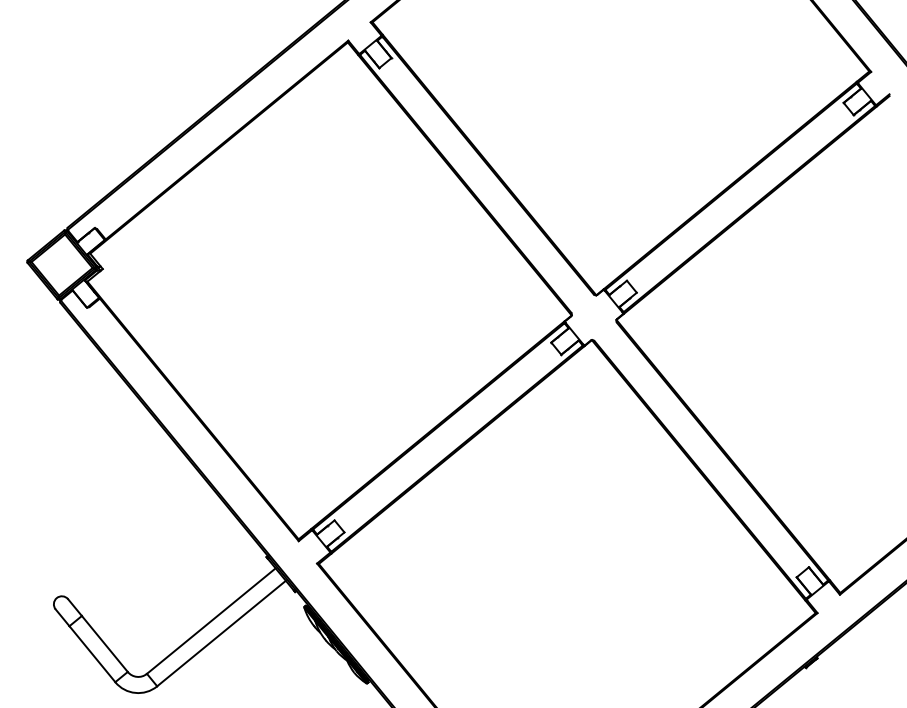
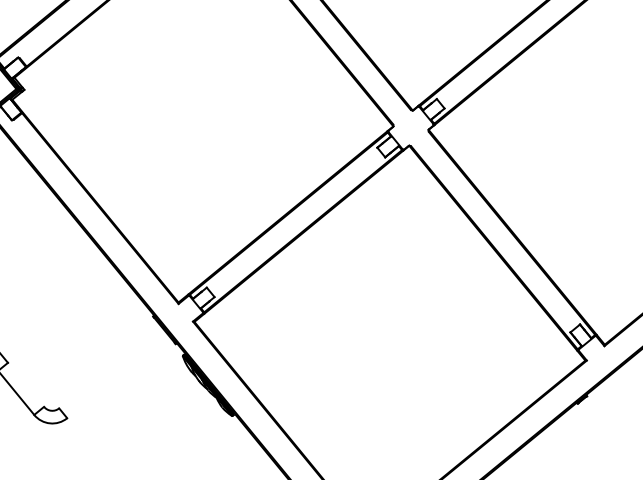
line: (210, 620) -> (109, 366), removed
line: (221, 633) -> (117, 376), removed
line: (104, 643) -> (25, 384), removed

